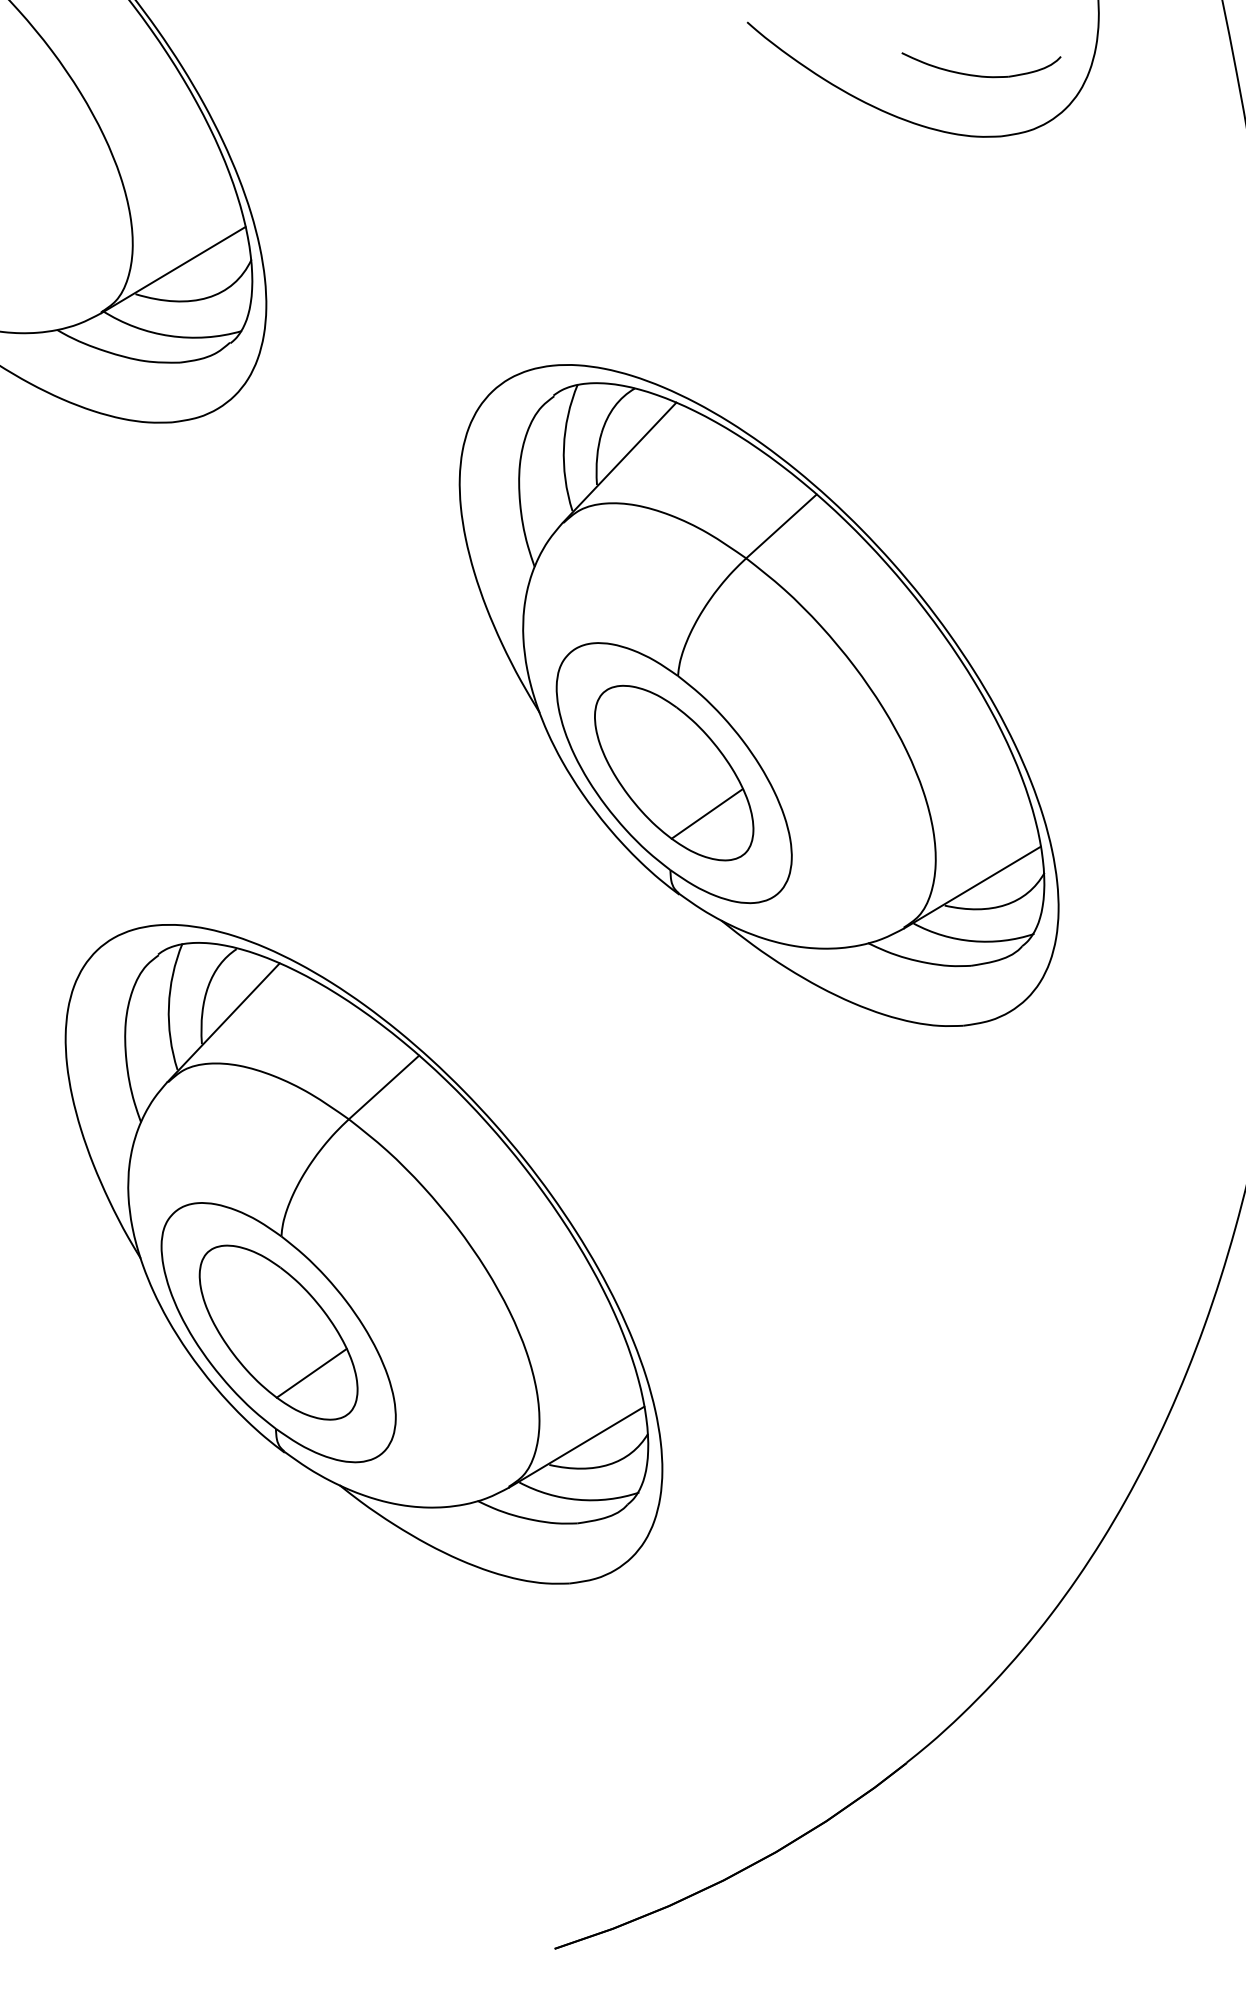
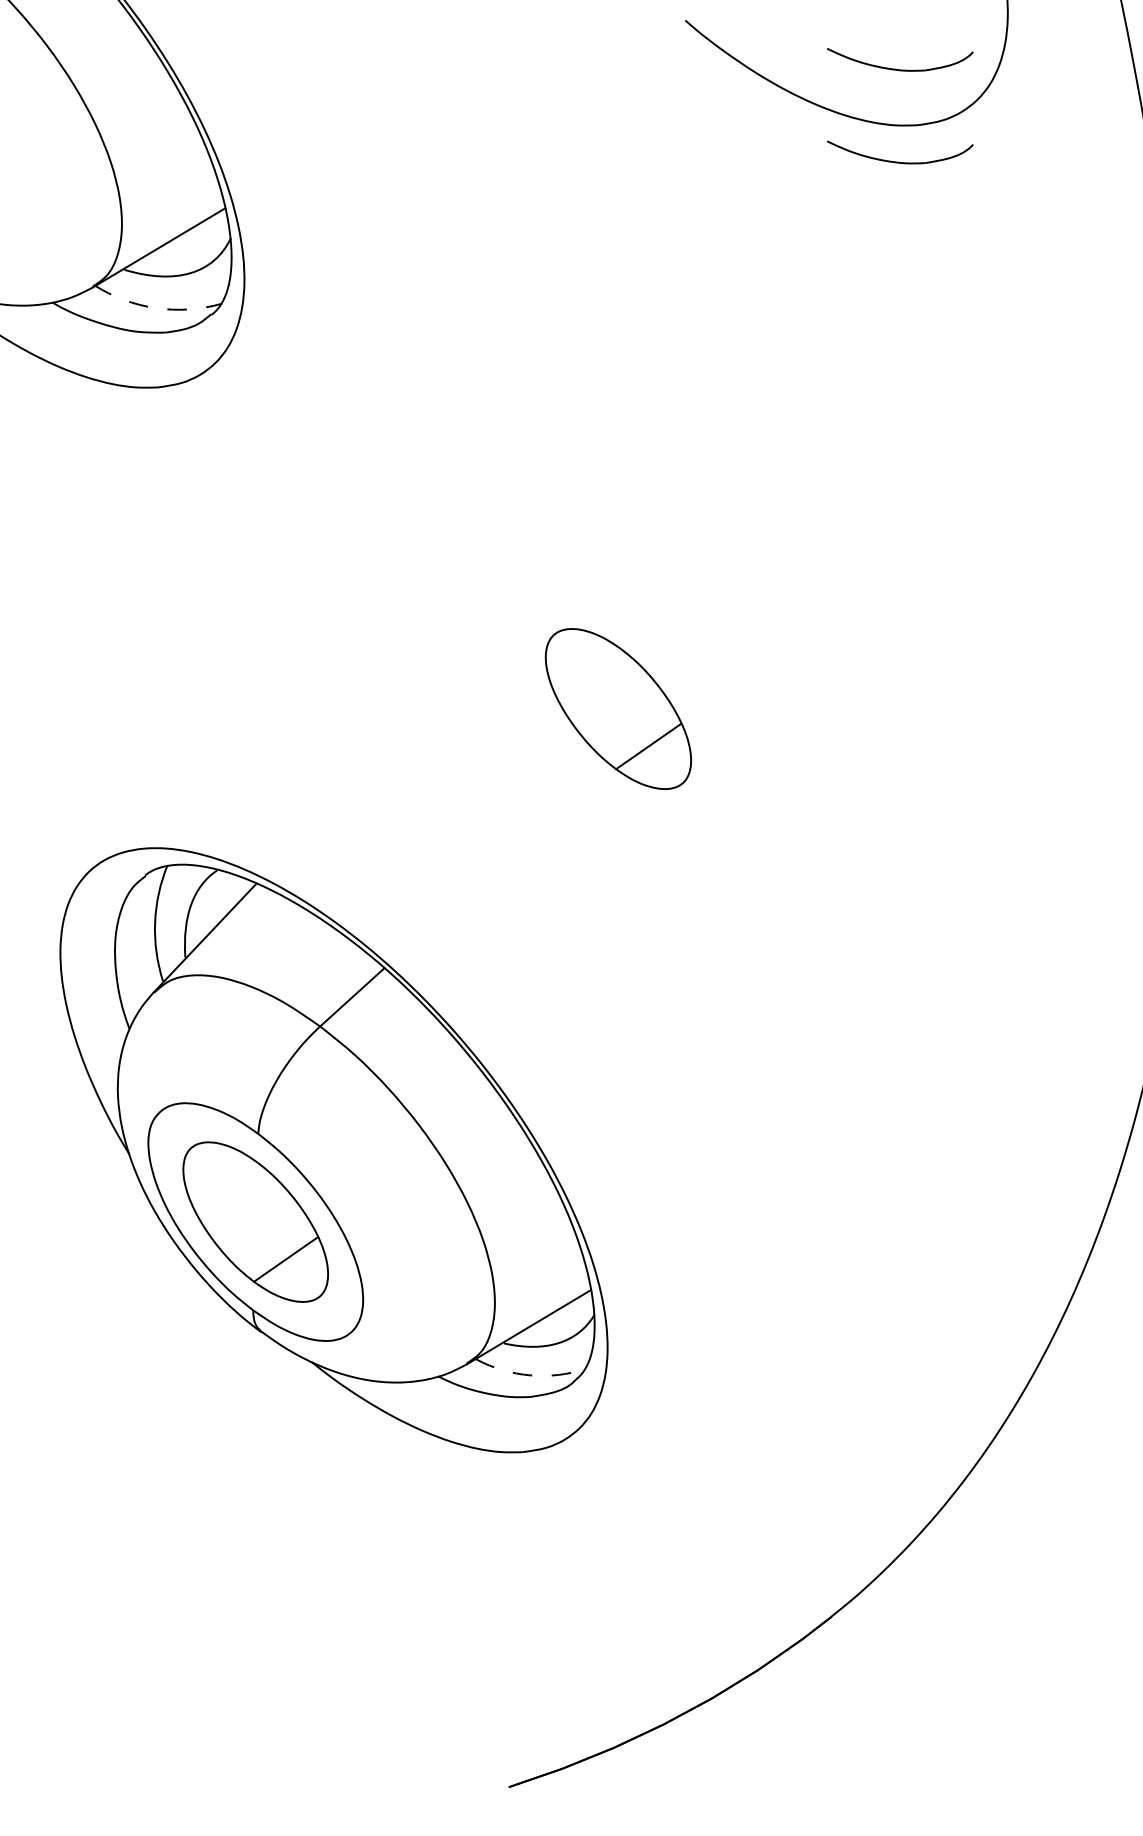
part: (981, 176) -> (900, 161), added
arc: (170, 335) -> (156, 307), solid -> dashed
part: (758, 695) -> (695, 637), removed
arc: (578, 1499) -> (530, 1375), solid -> dashed

